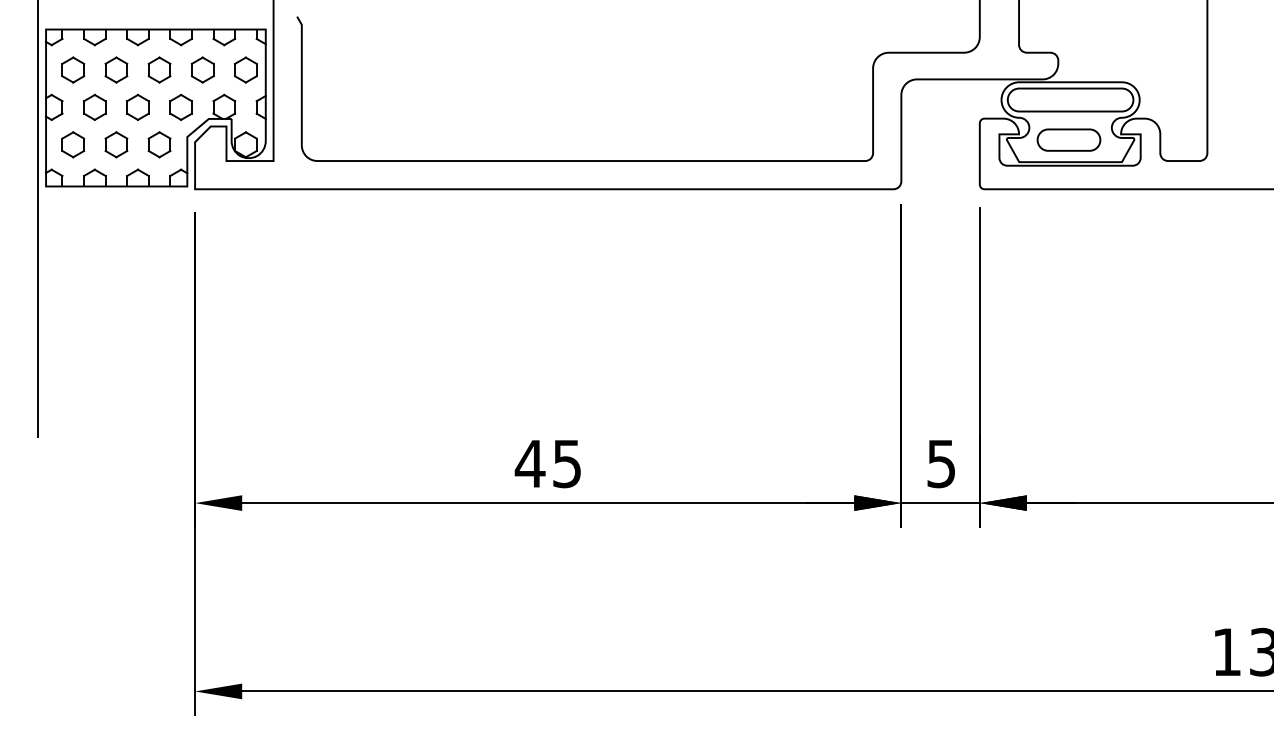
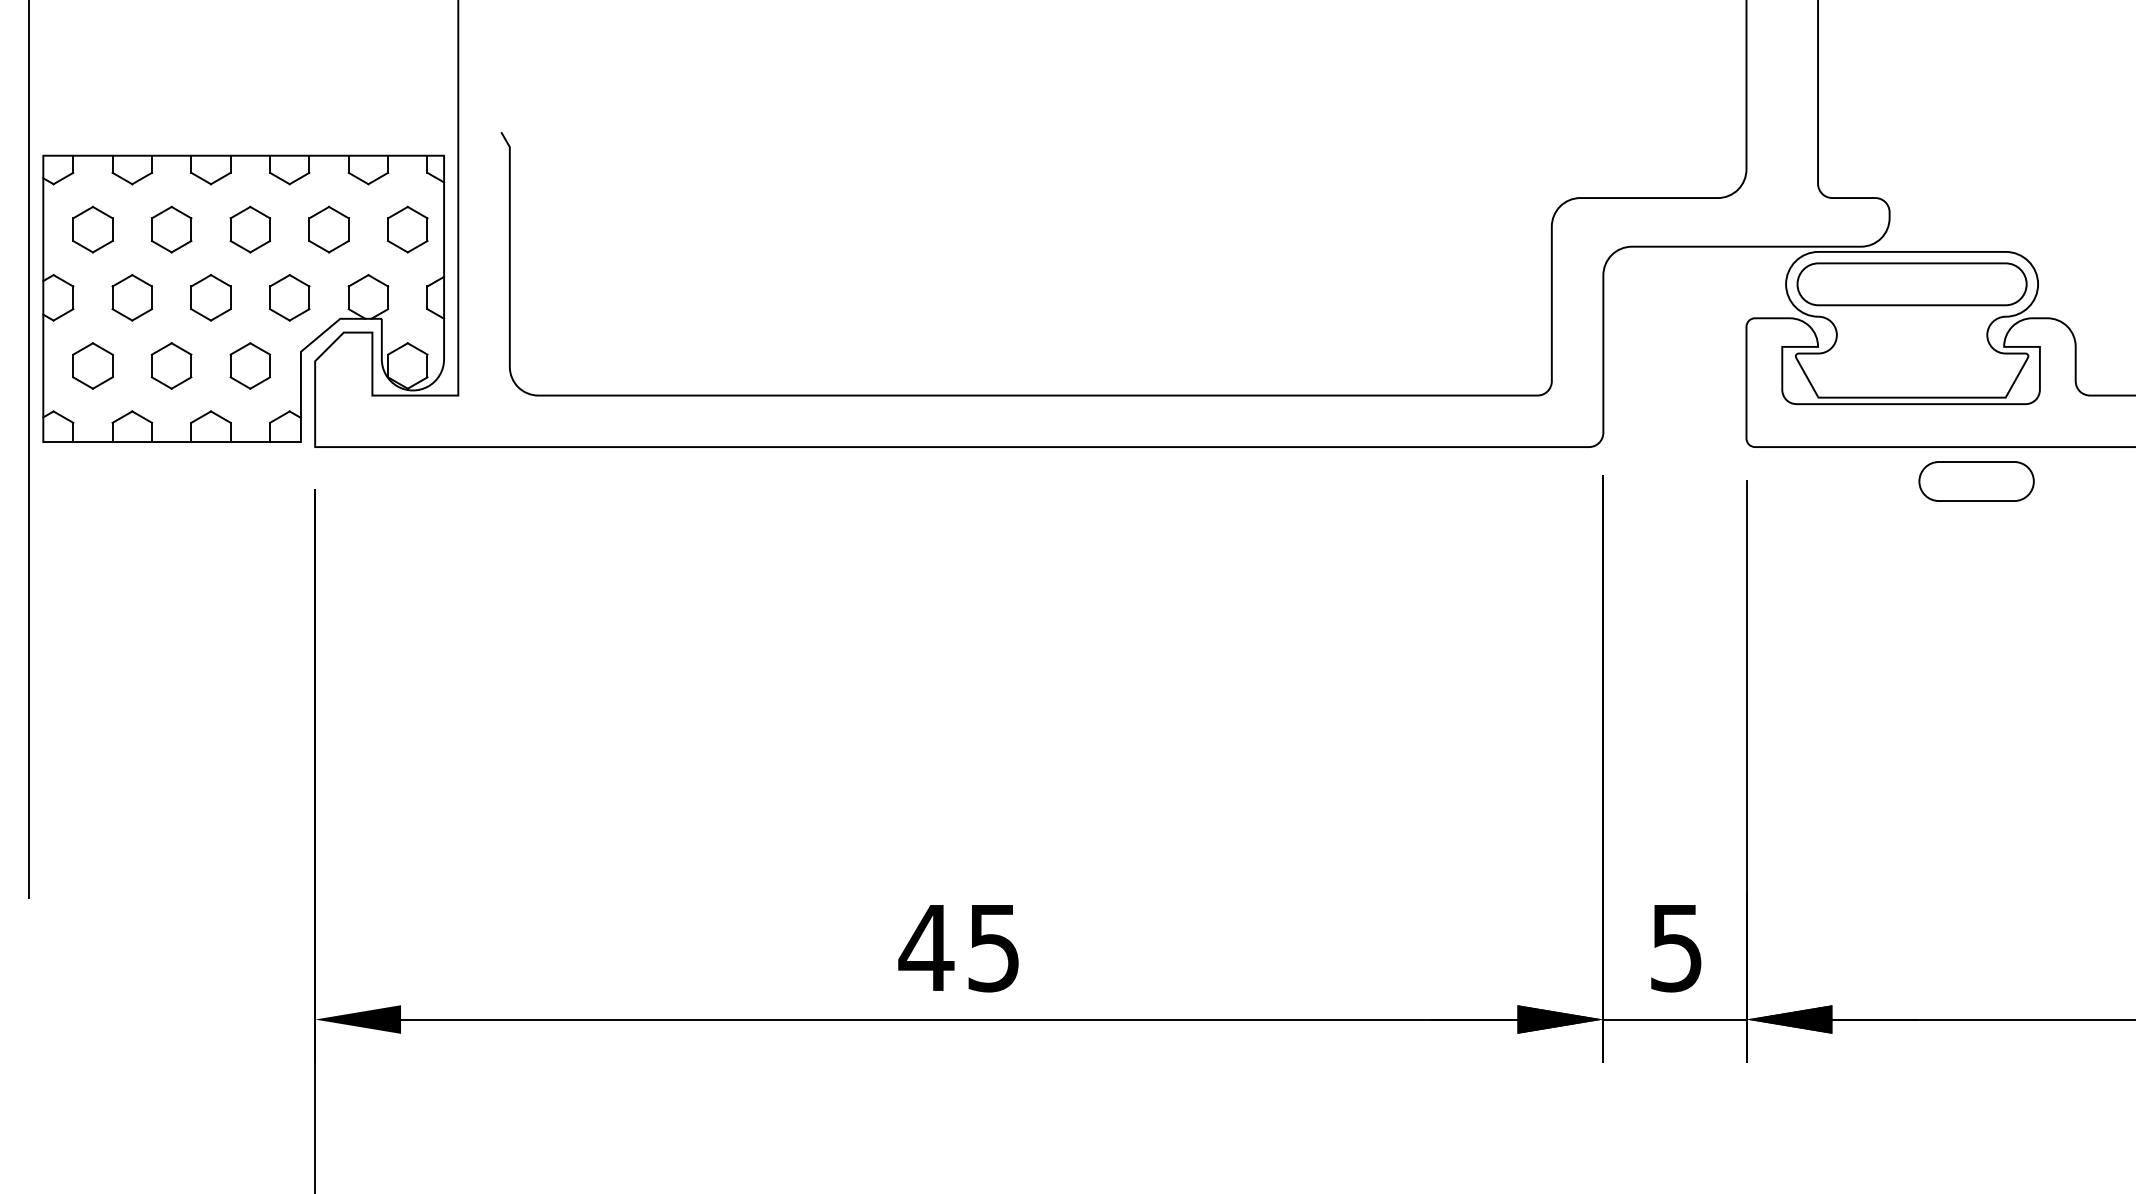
part: (1068, 139) -> (1975, 480), moved

